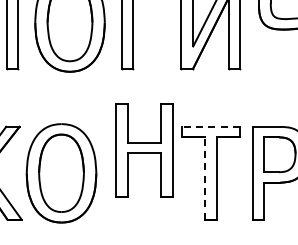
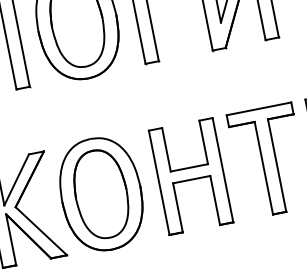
line: (211, 126) -> (259, 108), dashed -> solid
part: (144, 150) -> (191, 176), moved
line: (205, 178) -> (264, 168), dashed -> solid

